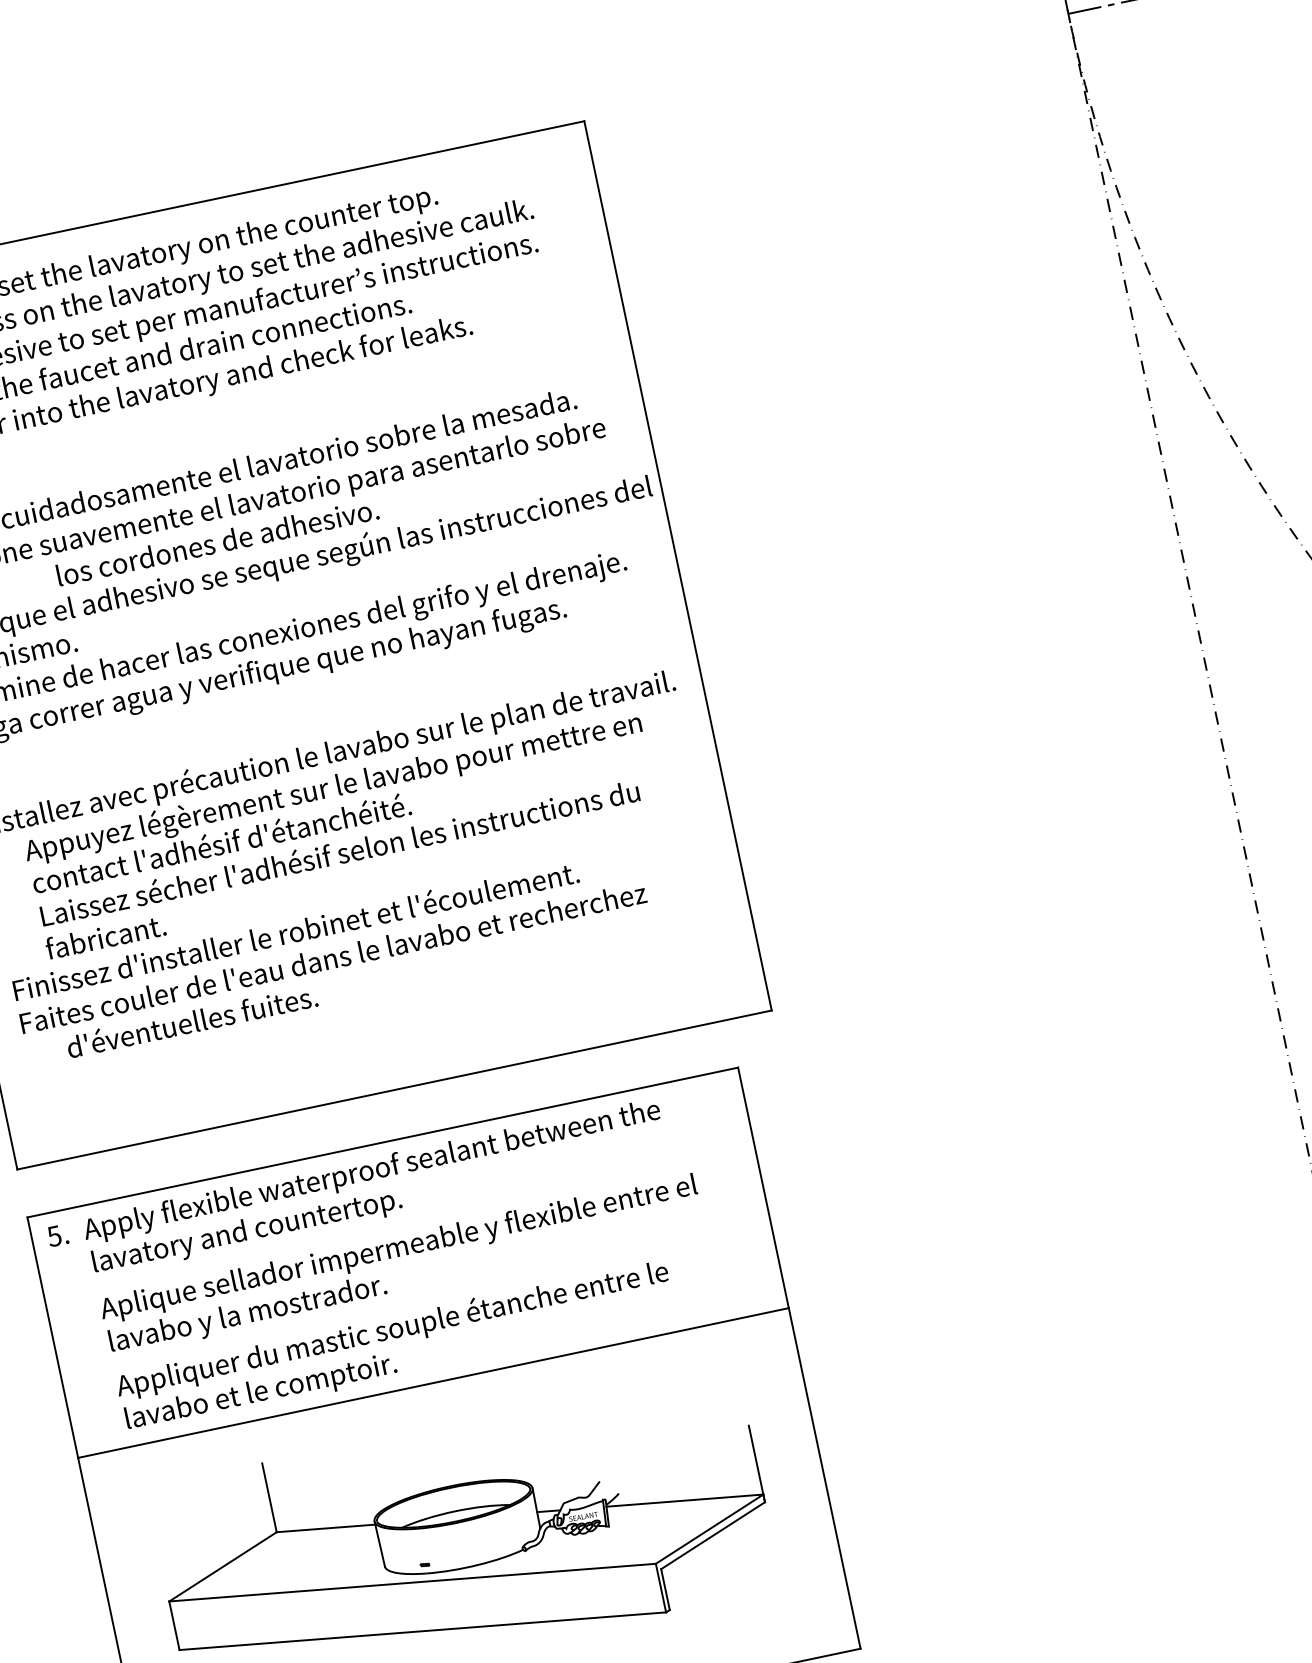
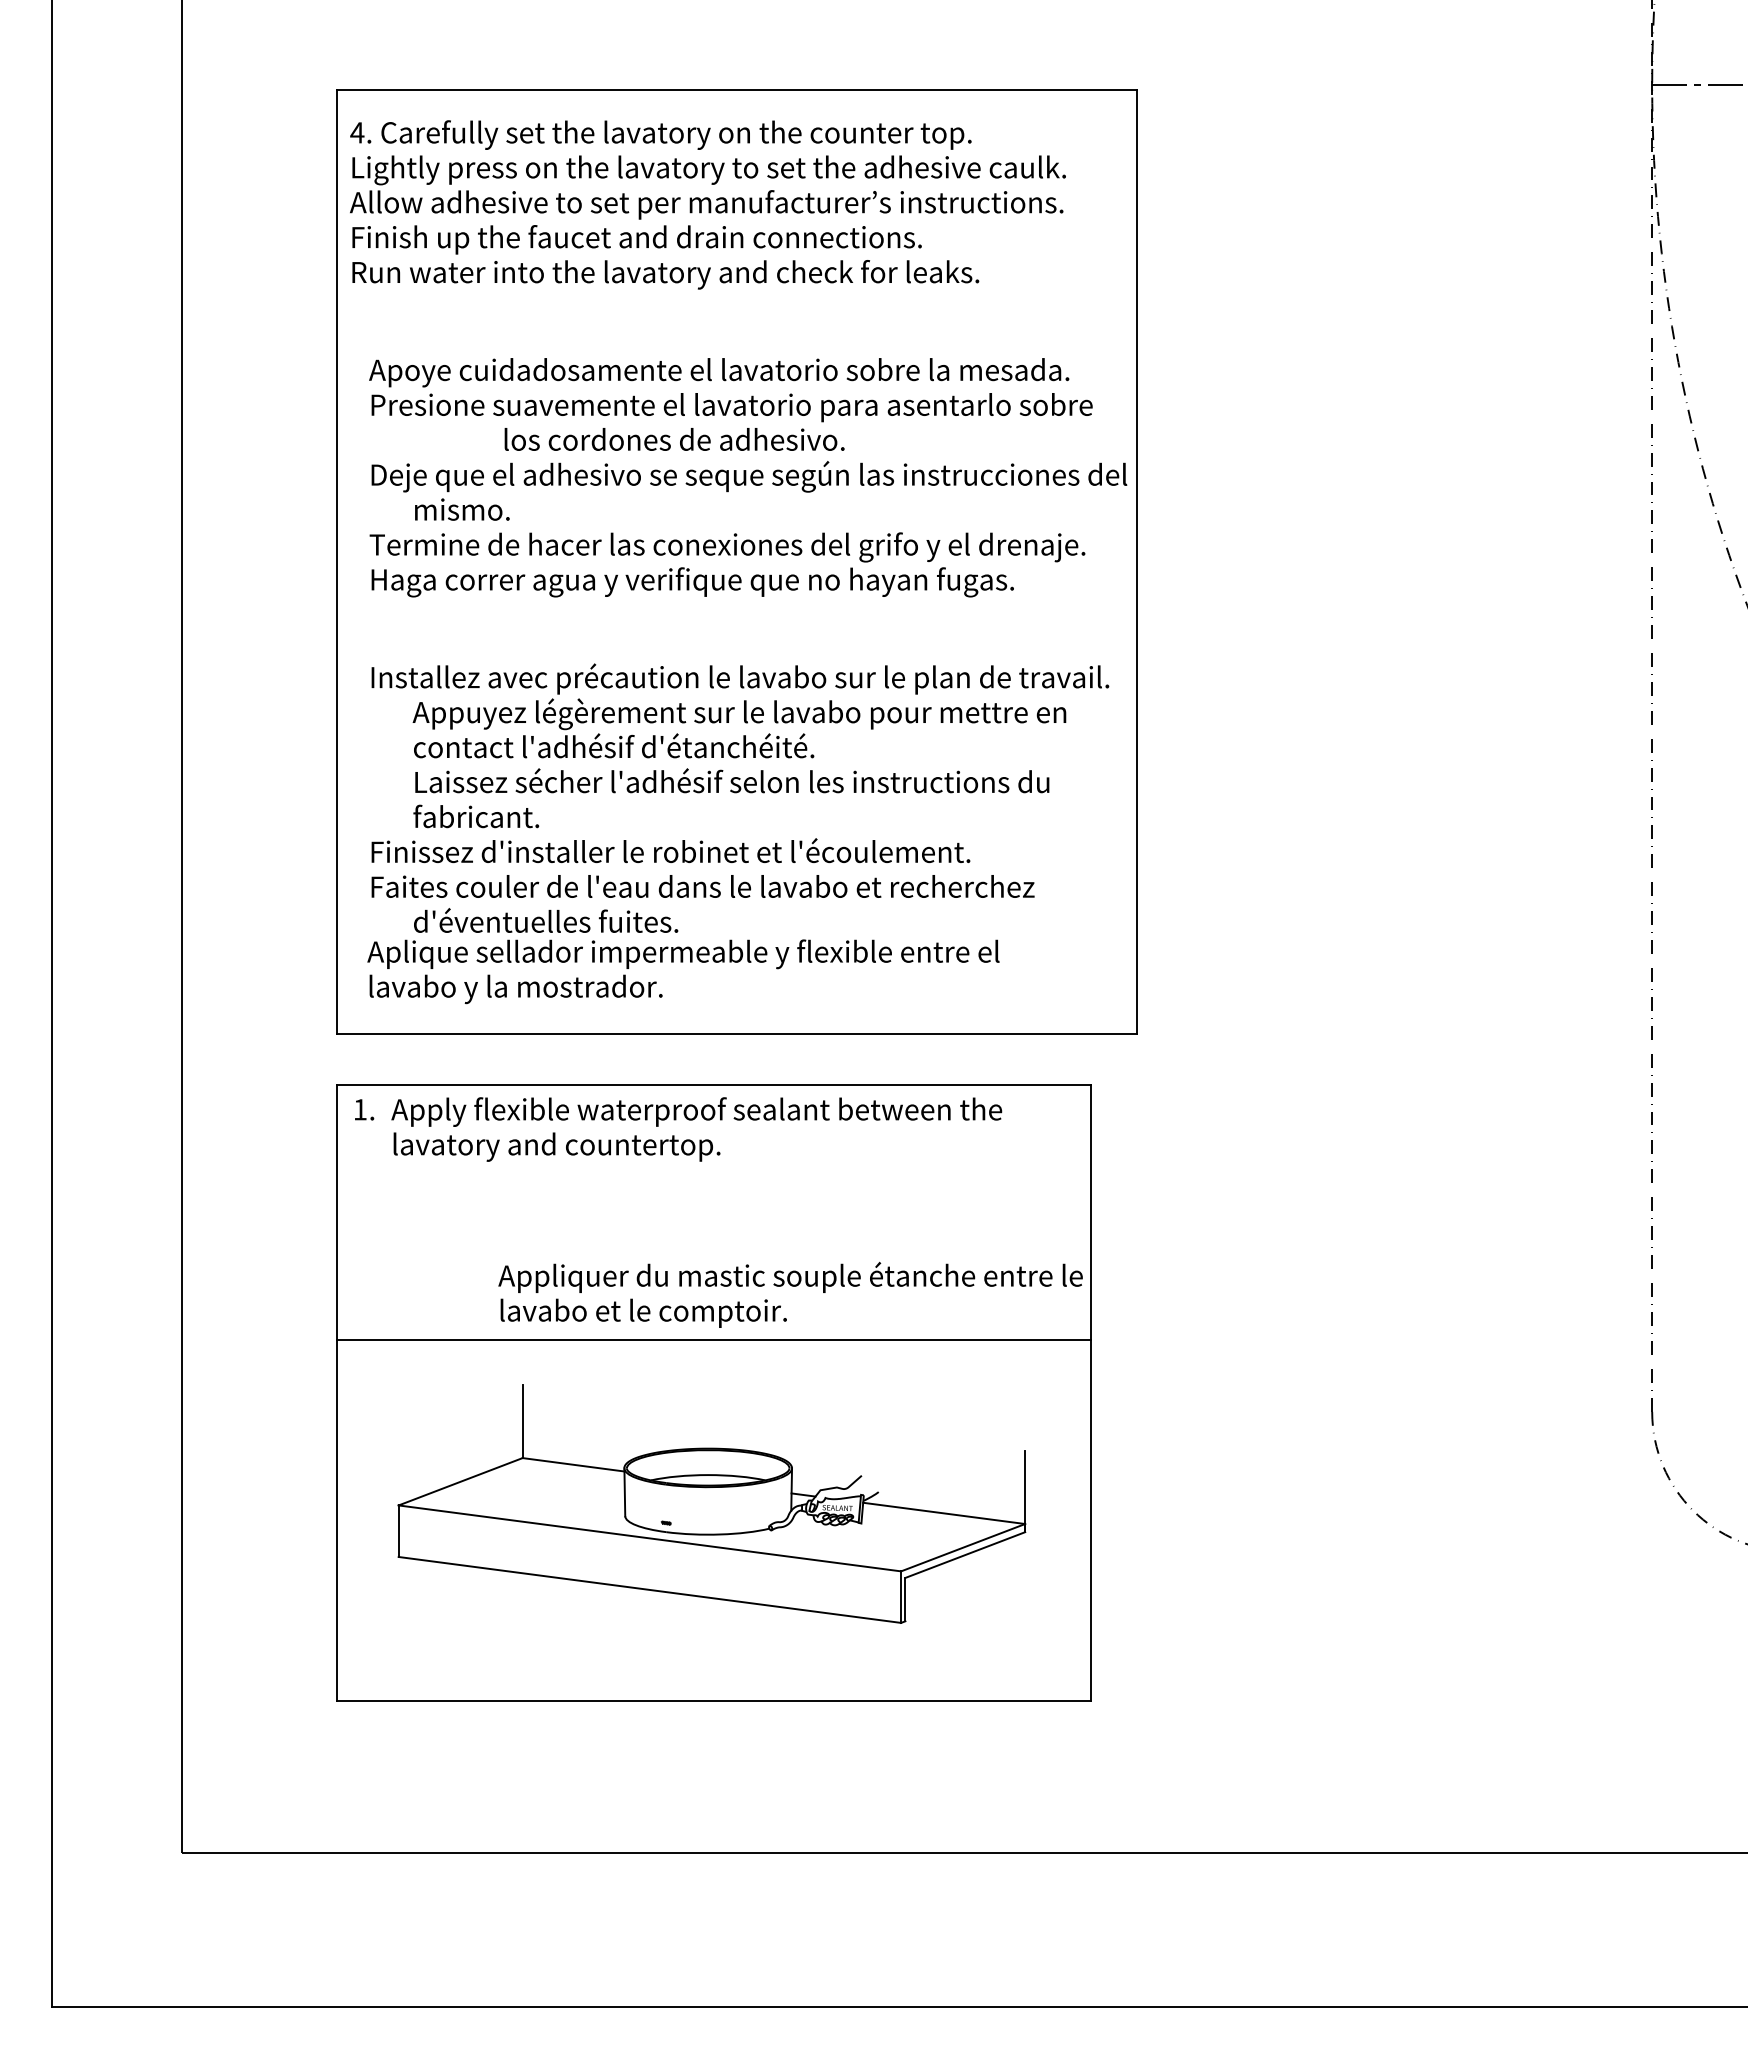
text: (53, 1236) -> (359, 1109), 5. -> 1.
text: (402, 1265) -> (683, 971), moved
text: (395, 1346) -> (790, 1294), moved

